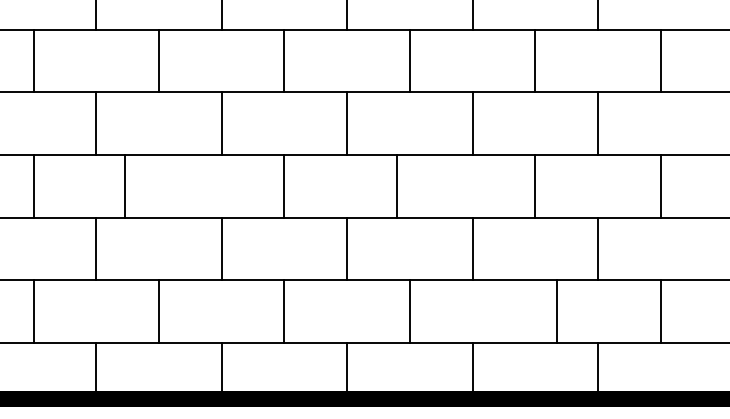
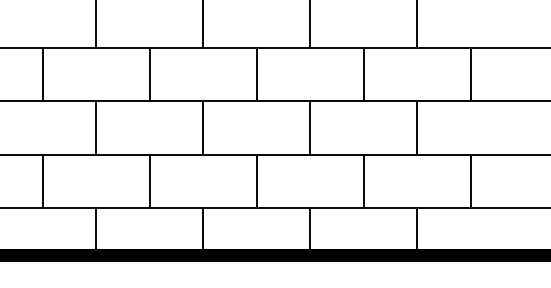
line: (125, 186) -> (42, 74), moved
line: (396, 186) -> (256, 74), moved
line: (557, 311) -> (363, 181), moved

